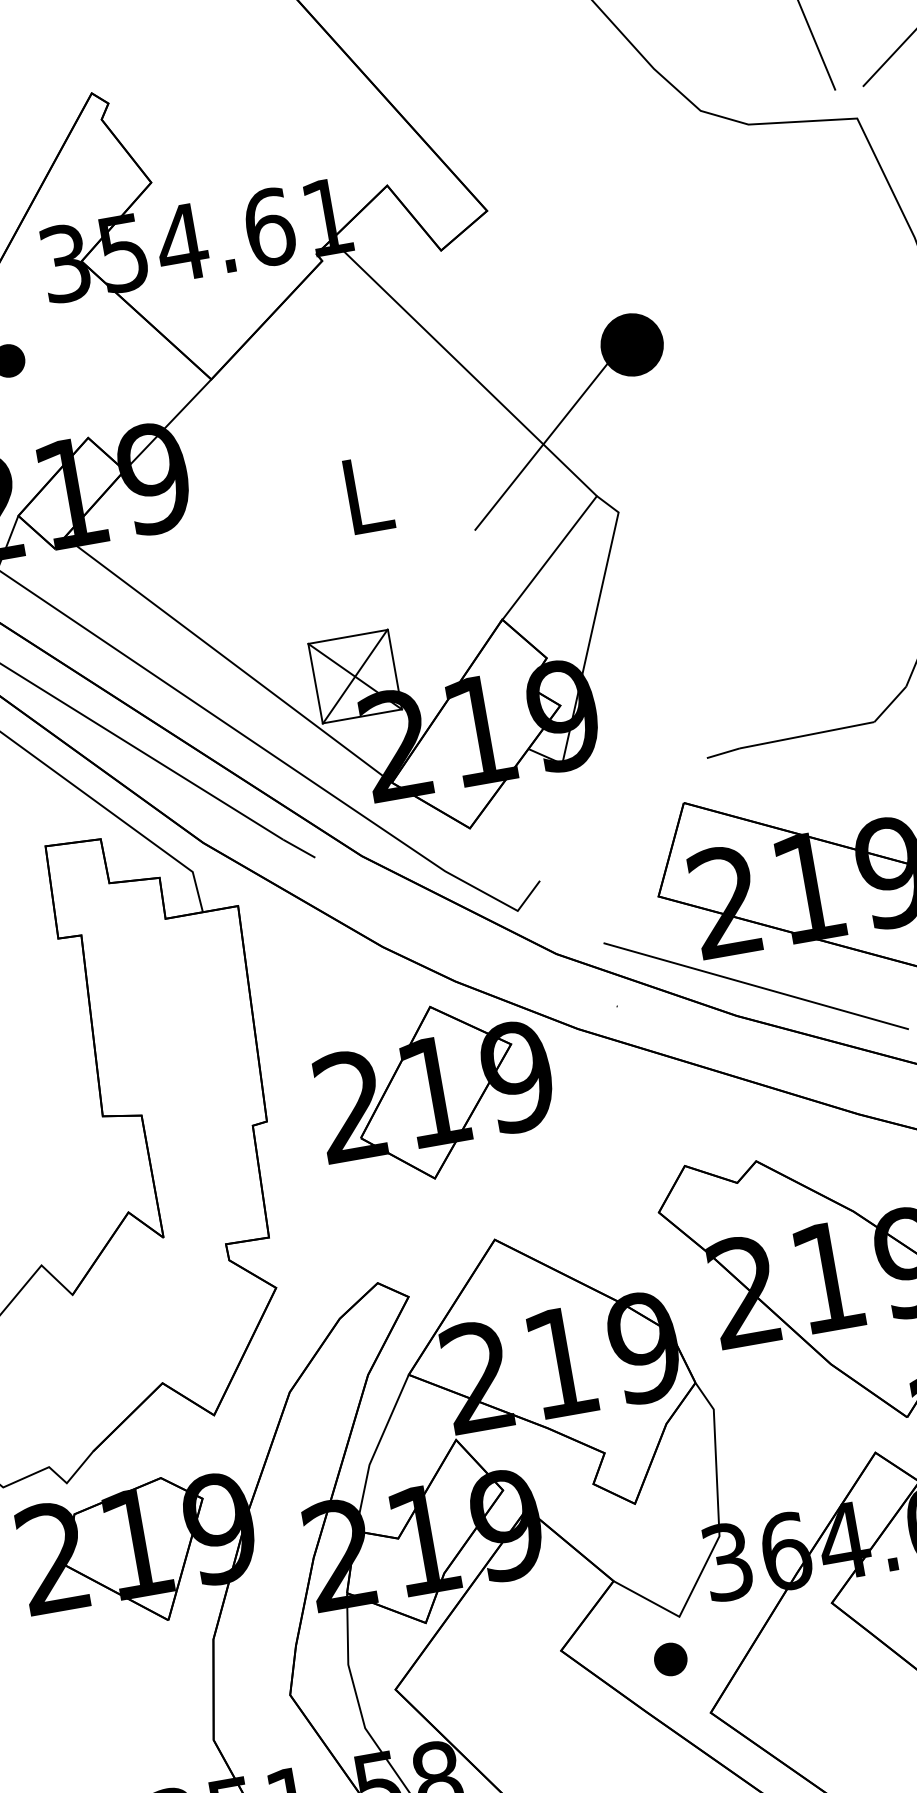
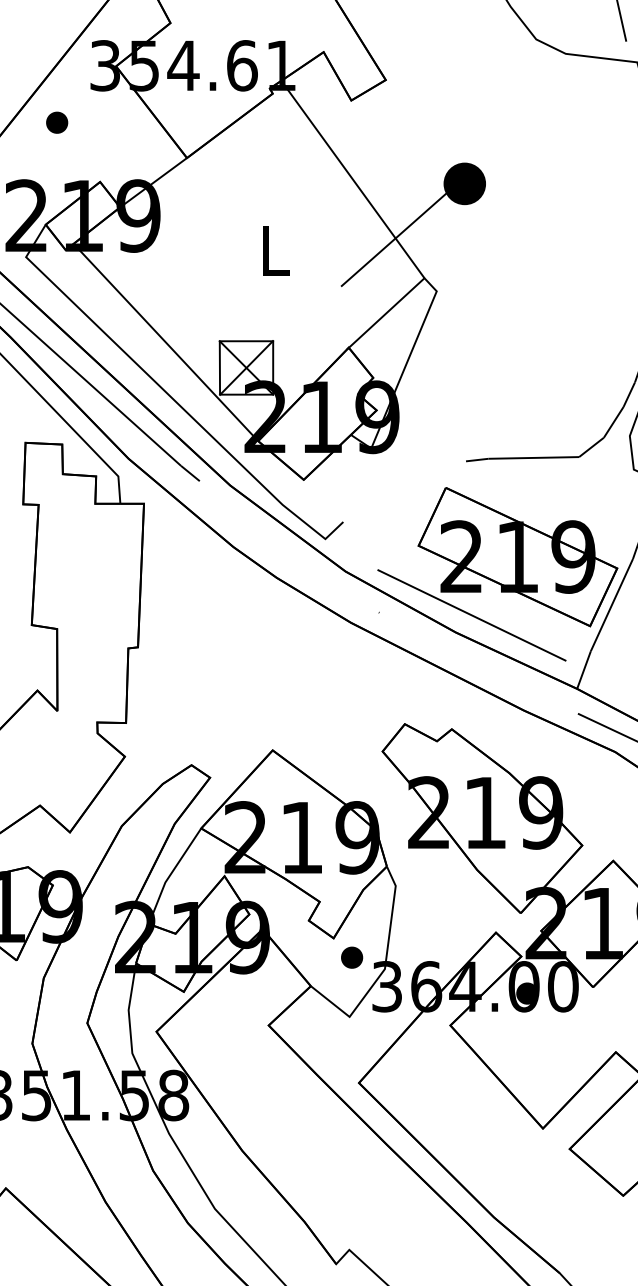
part: (434, 1092) -> (250, 647), removed
part: (671, 1659) -> (352, 957), moved

